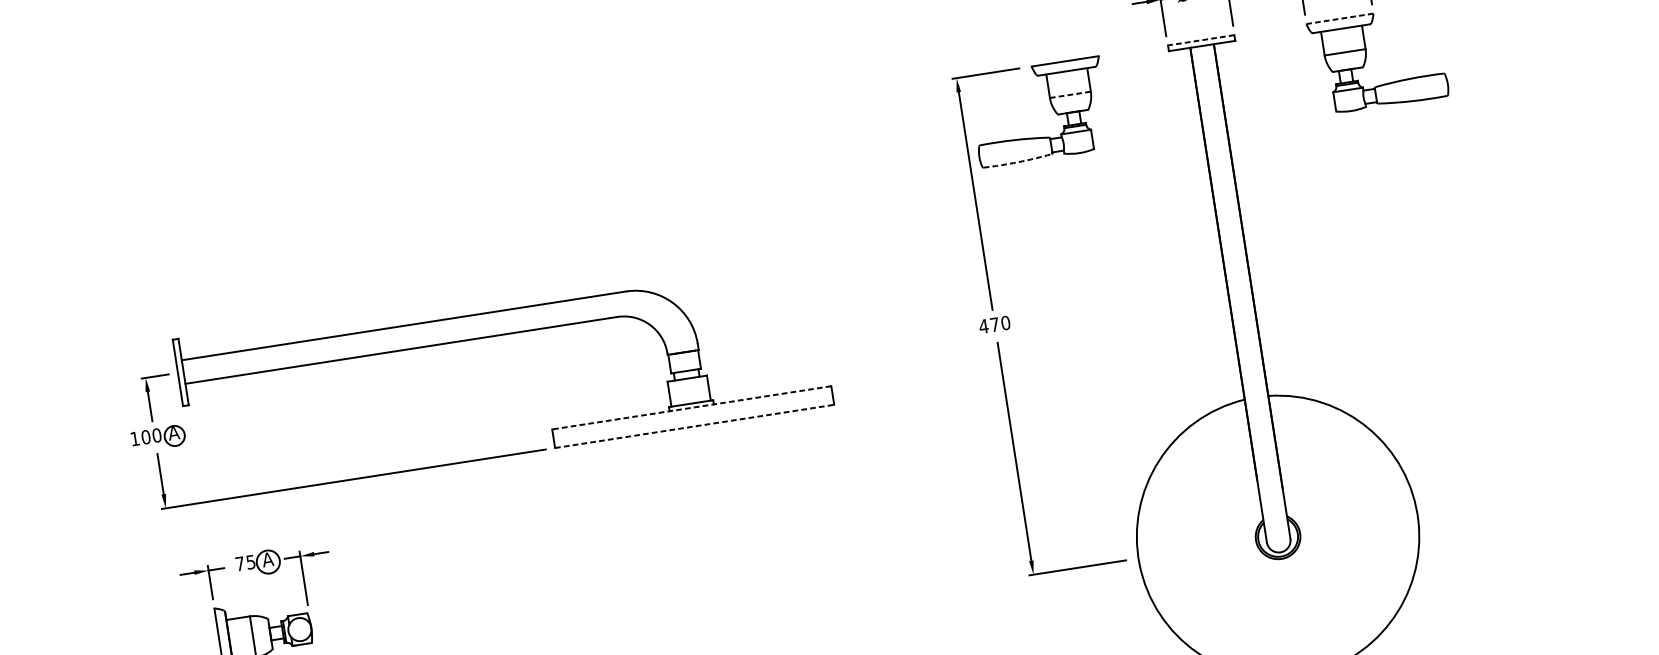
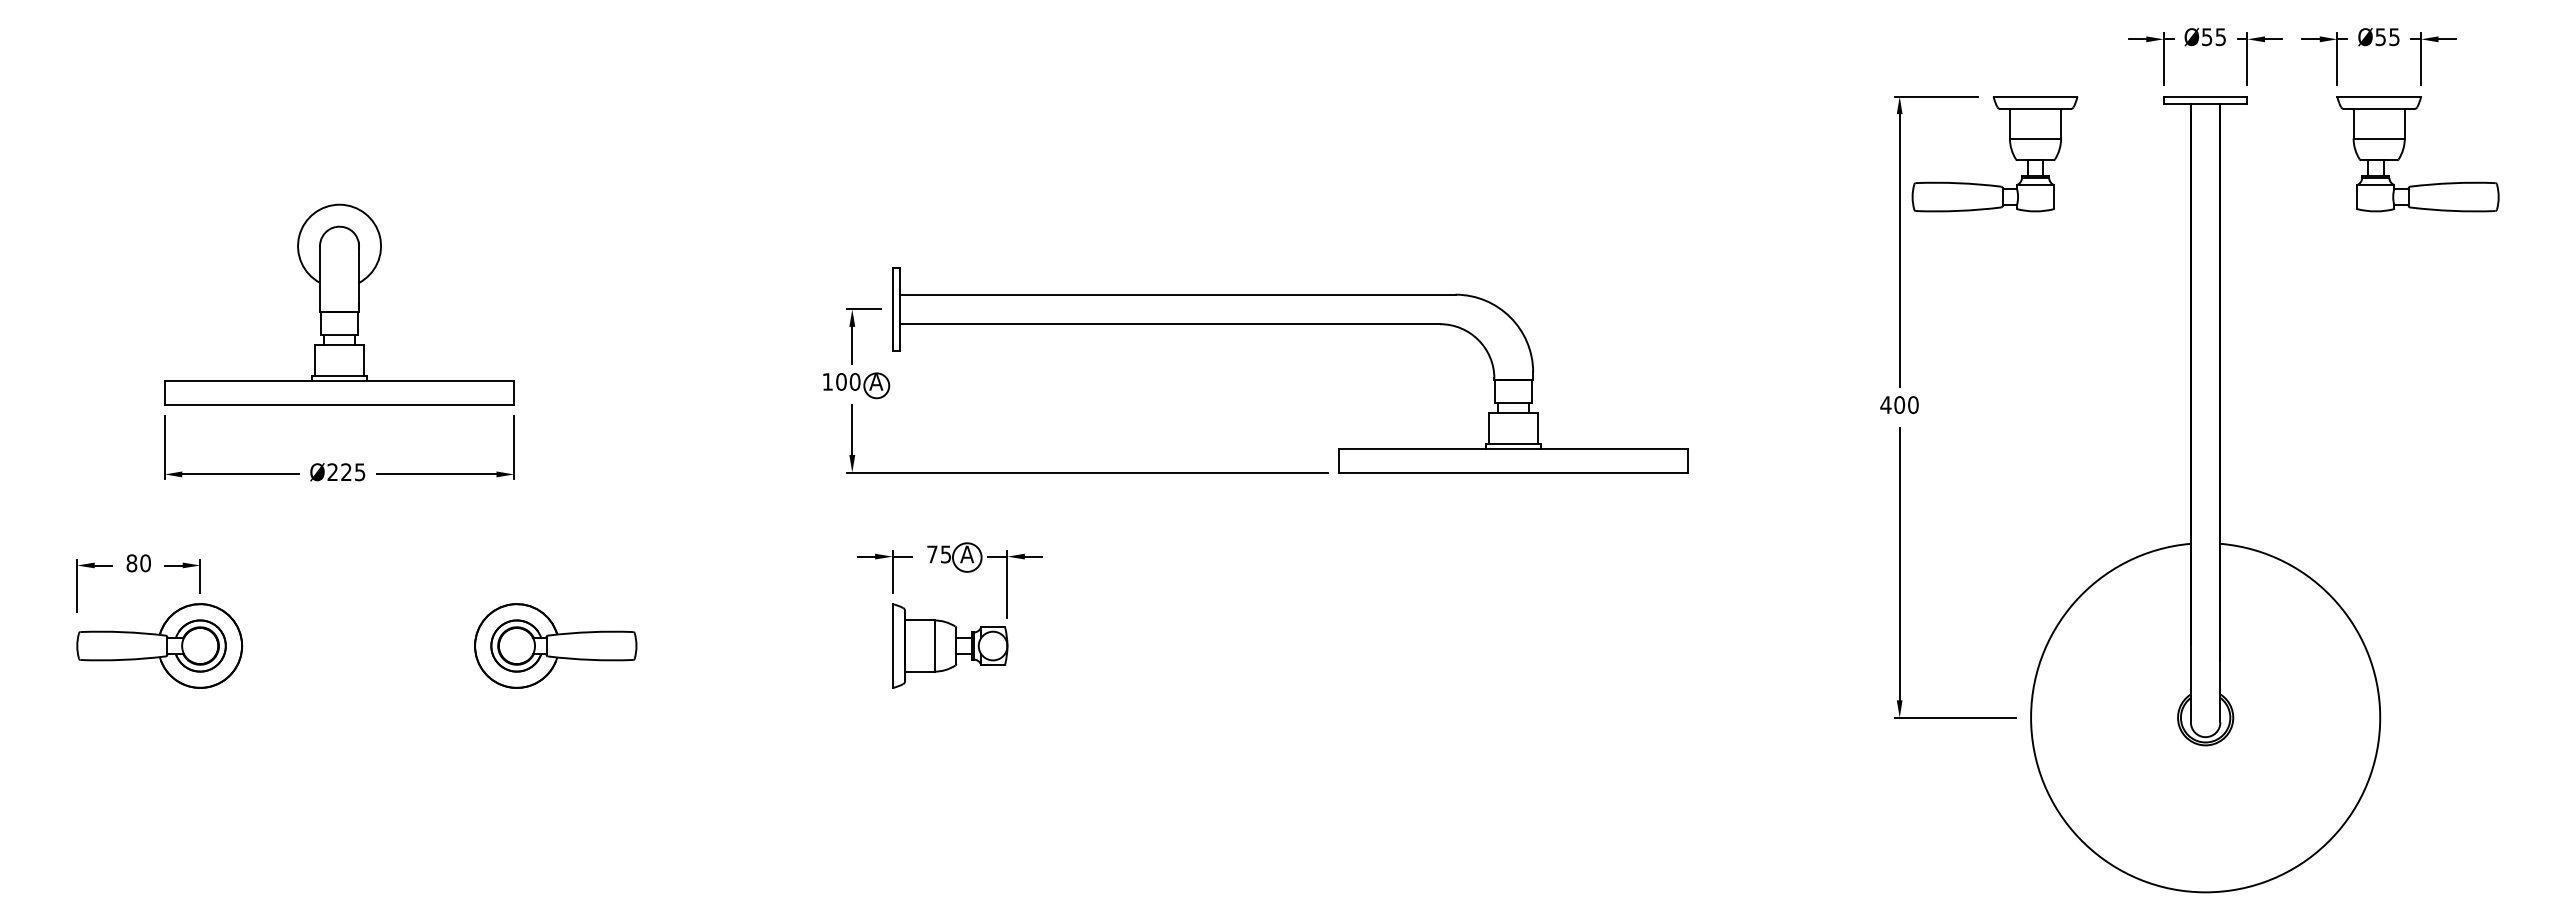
line: (1340, 18) -> (2379, 96), dashed -> solid
line: (1201, 40) -> (2205, 96), dashed -> solid
line: (1070, 94) -> (2035, 138), dashed -> solid
arc: (1017, 161) -> (1958, 210), dashed -> solid
text: (994, 324) -> (1899, 404), 470 -> 400
line: (691, 408) -> (1513, 449), dashed -> solid
line: (694, 426) -> (1513, 472), dashed -> solid

